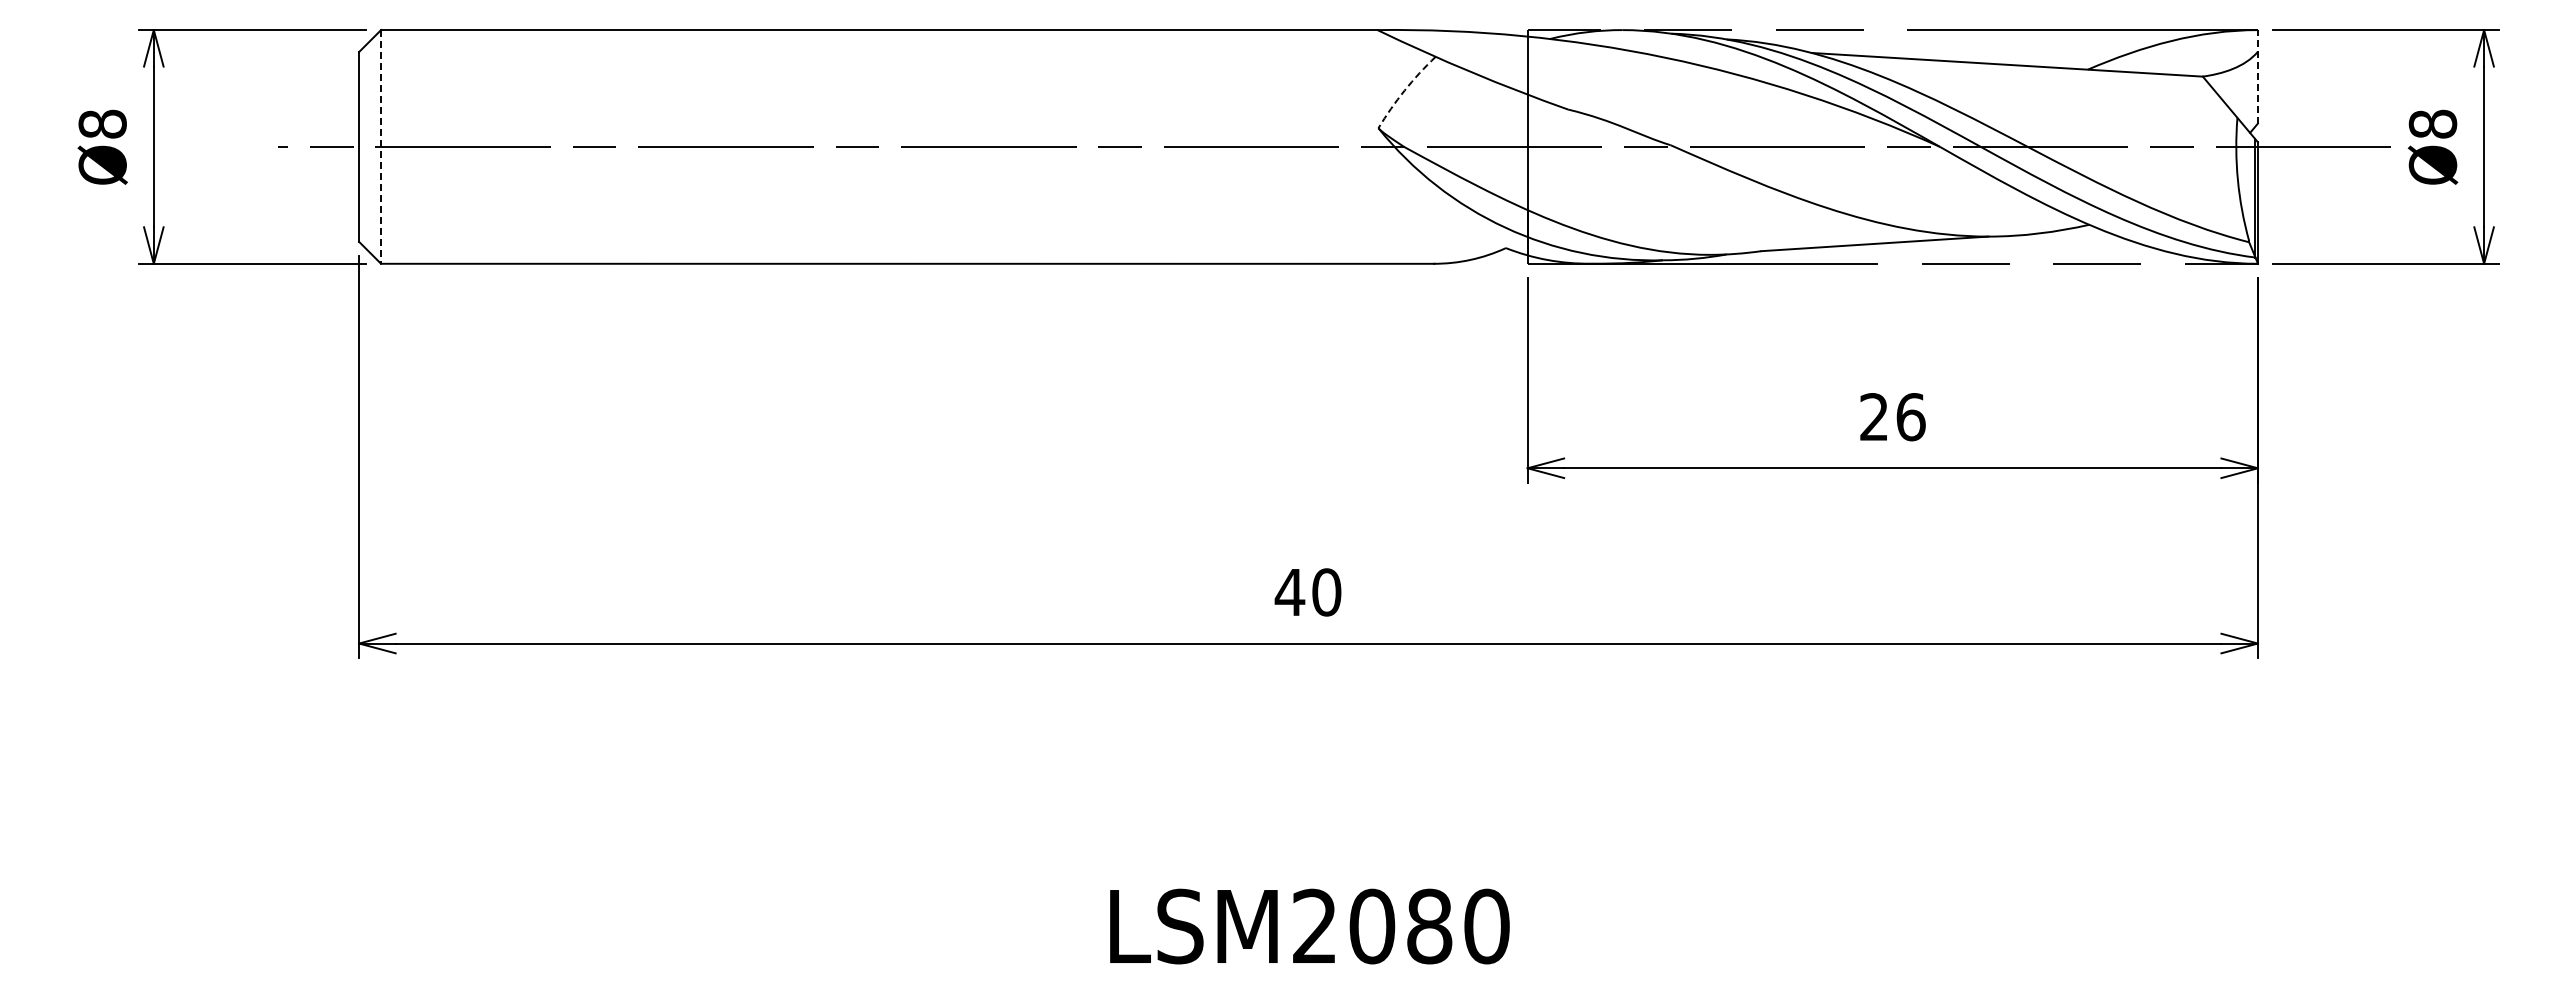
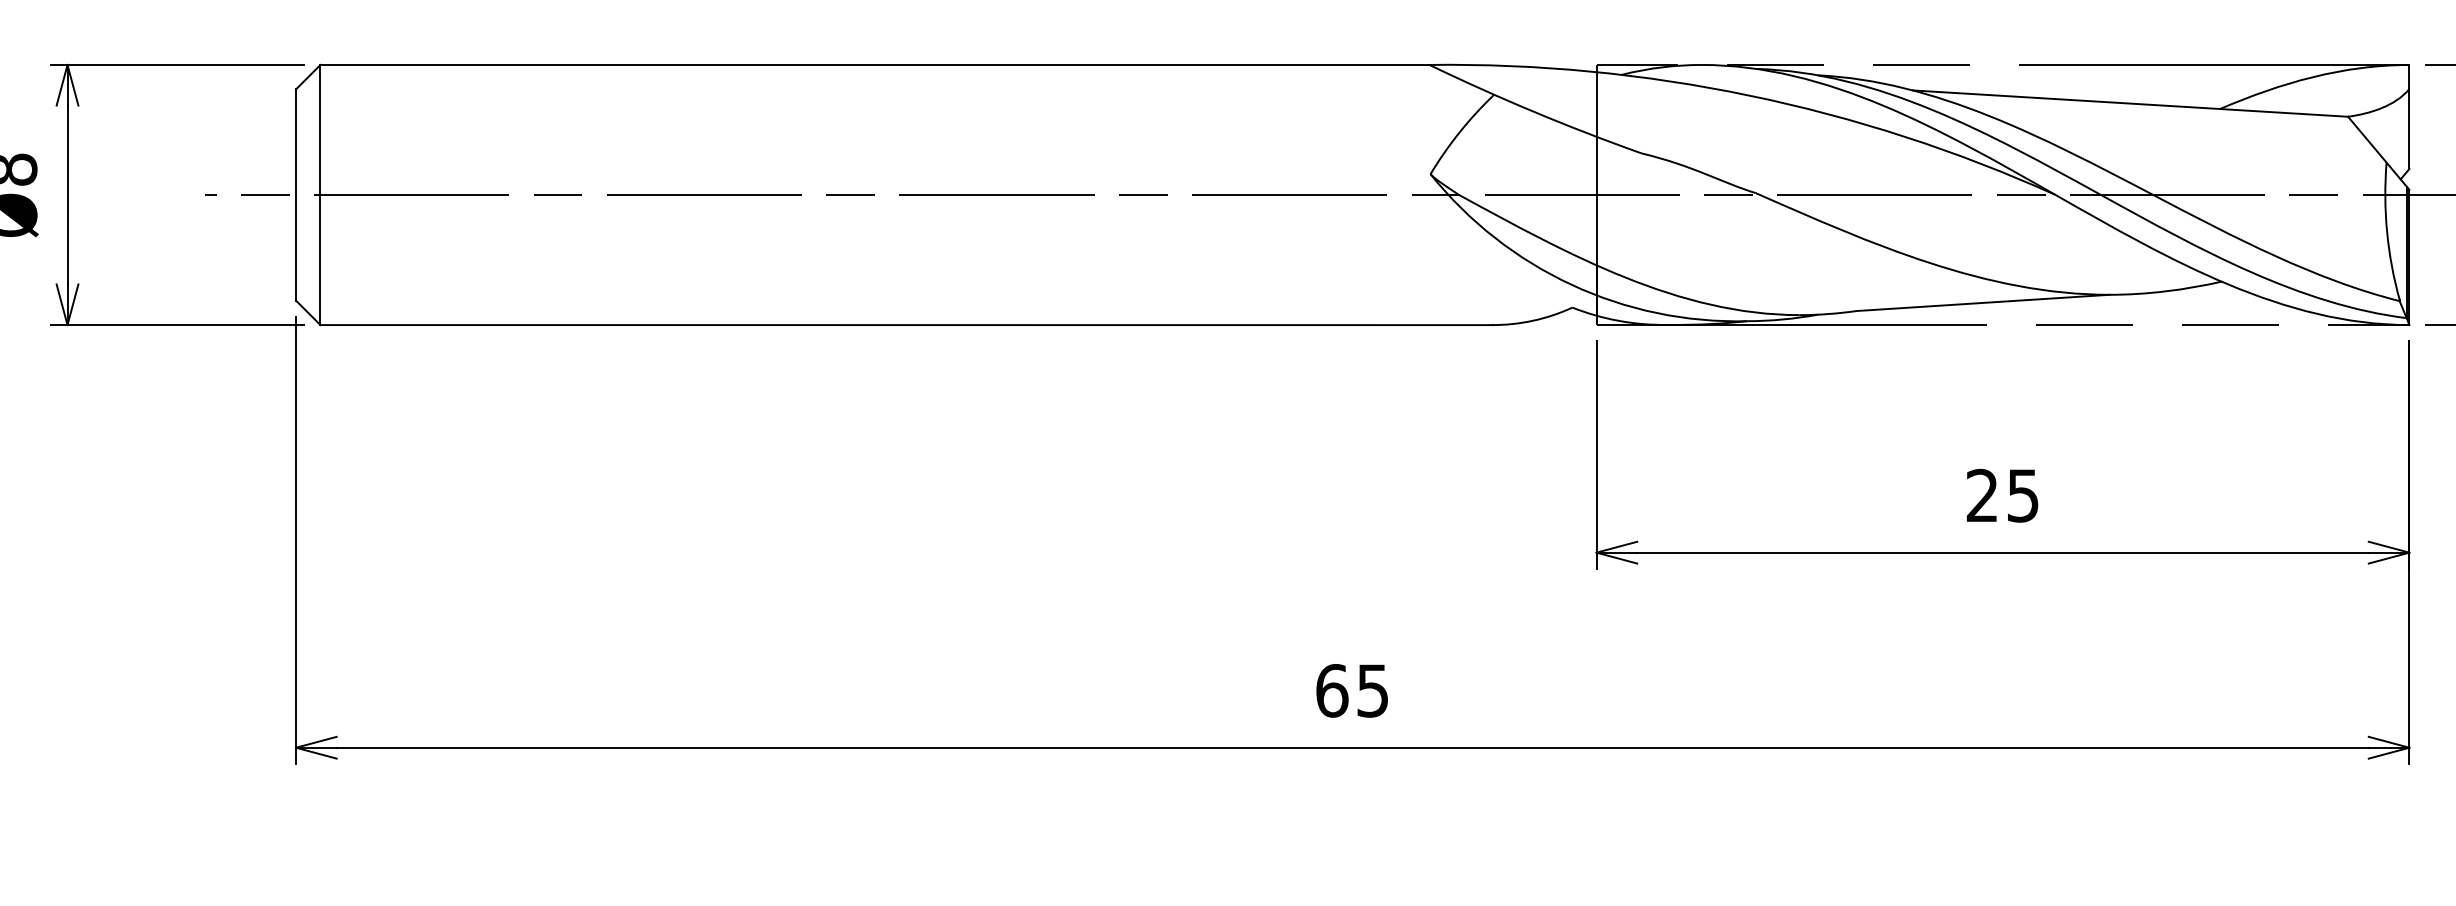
line: (2257, 76) -> (2408, 116), dashed -> solid
arc: (1404, 90) -> (1459, 132), dashed -> solid
line: (381, 146) -> (320, 194), dashed -> solid
text: (1910, 417) -> (2022, 496), 26 -> 25
text: (1307, 592) -> (1351, 690), 40 -> 65

